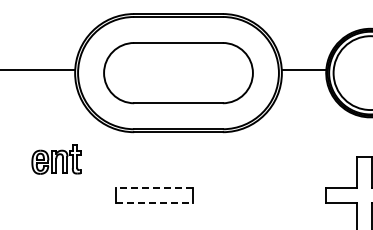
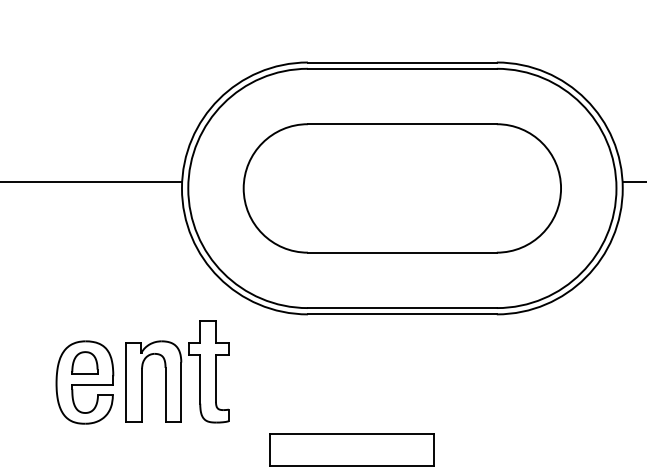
part: (56, 159) -> (142, 372), size x1.67
line: (154, 188) -> (351, 434), dashed -> solid
line: (155, 203) -> (353, 466), dashed -> solid

